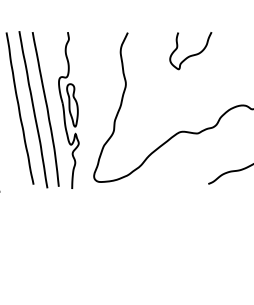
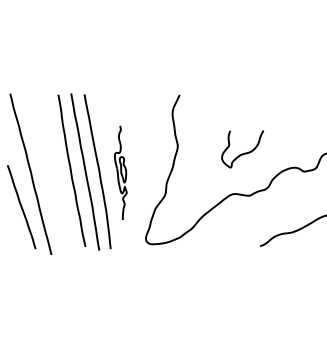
curve: (192, 54) -> (244, 152), moved
part: (68, 110) -> (120, 172), size x0.6

